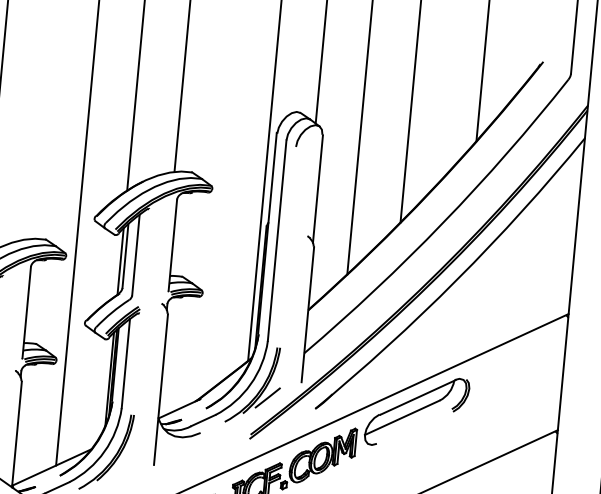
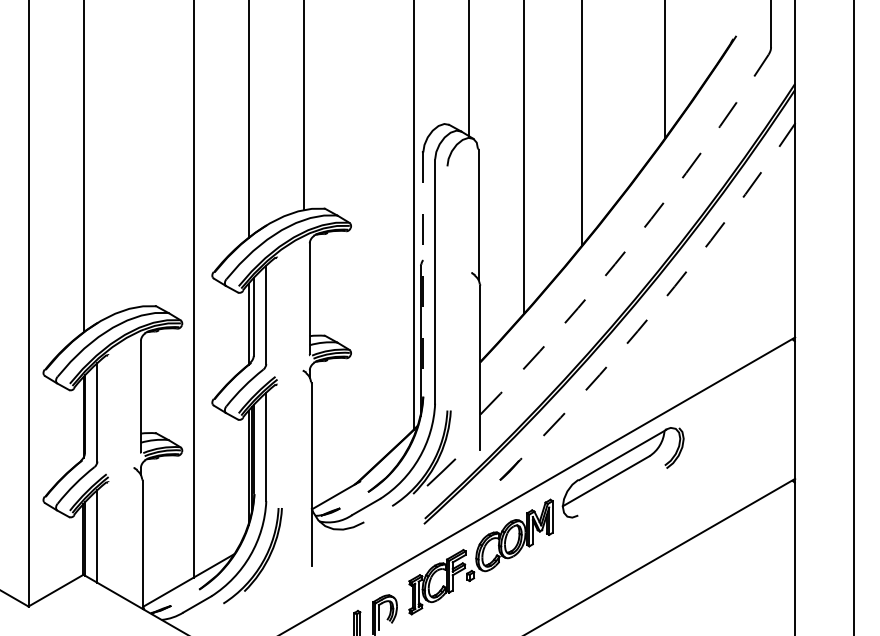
arc: (443, 222) -> (633, 241), solid -> dashed
line: (267, 233) -> (422, 274), solid -> dashed
arc: (456, 279) -> (656, 308), solid -> dashed

